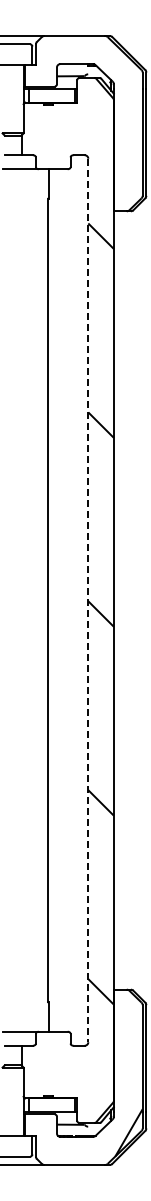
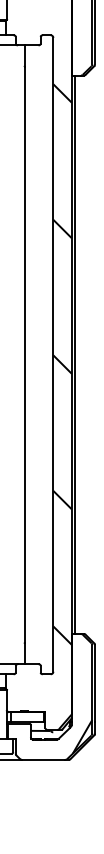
line: (88, 600) -> (53, 354), dashed -> solid
line: (118, 600) -> (75, 354), added

